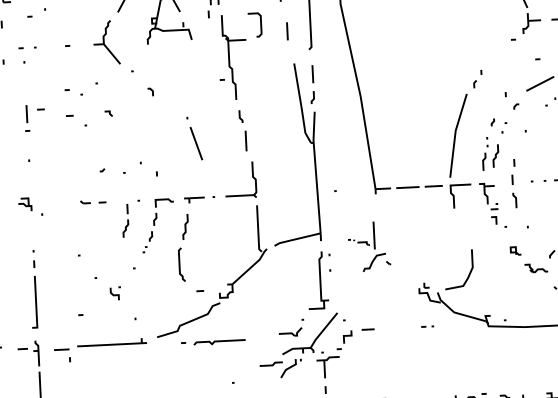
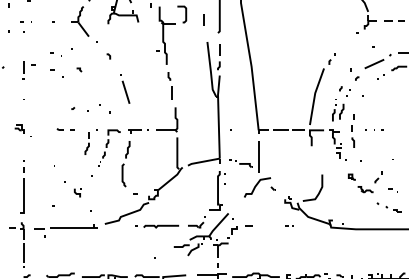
line: (195, 138) -> (125, 88), moved
part: (369, 246) -> (252, 169), size x1.67
part: (214, 342) -> (157, 226), moved

